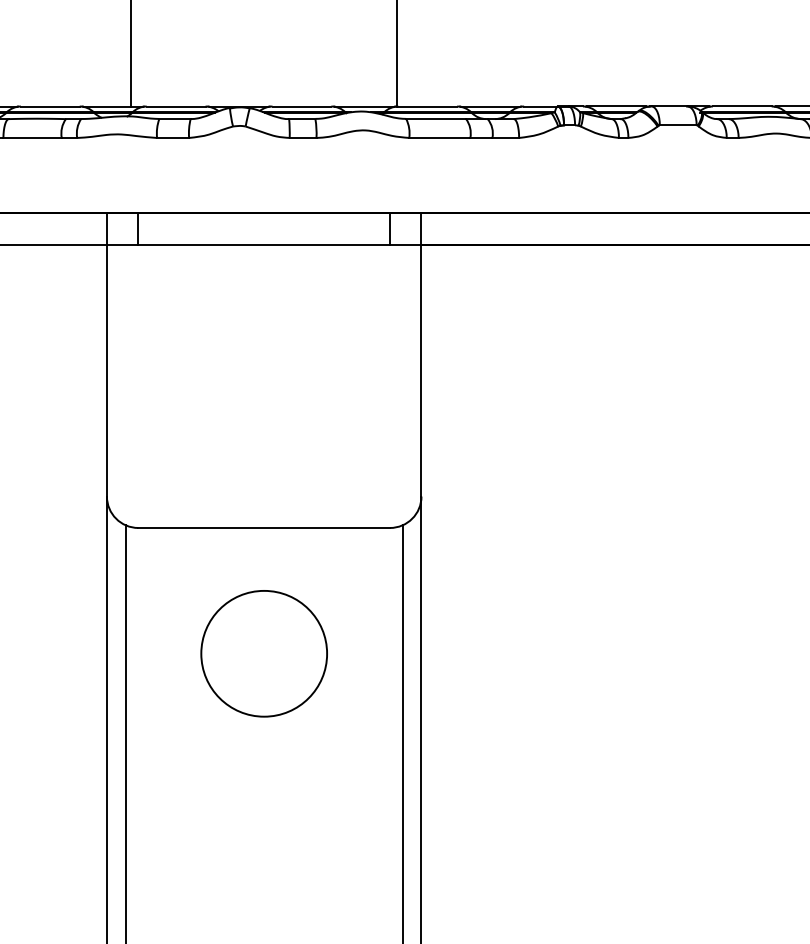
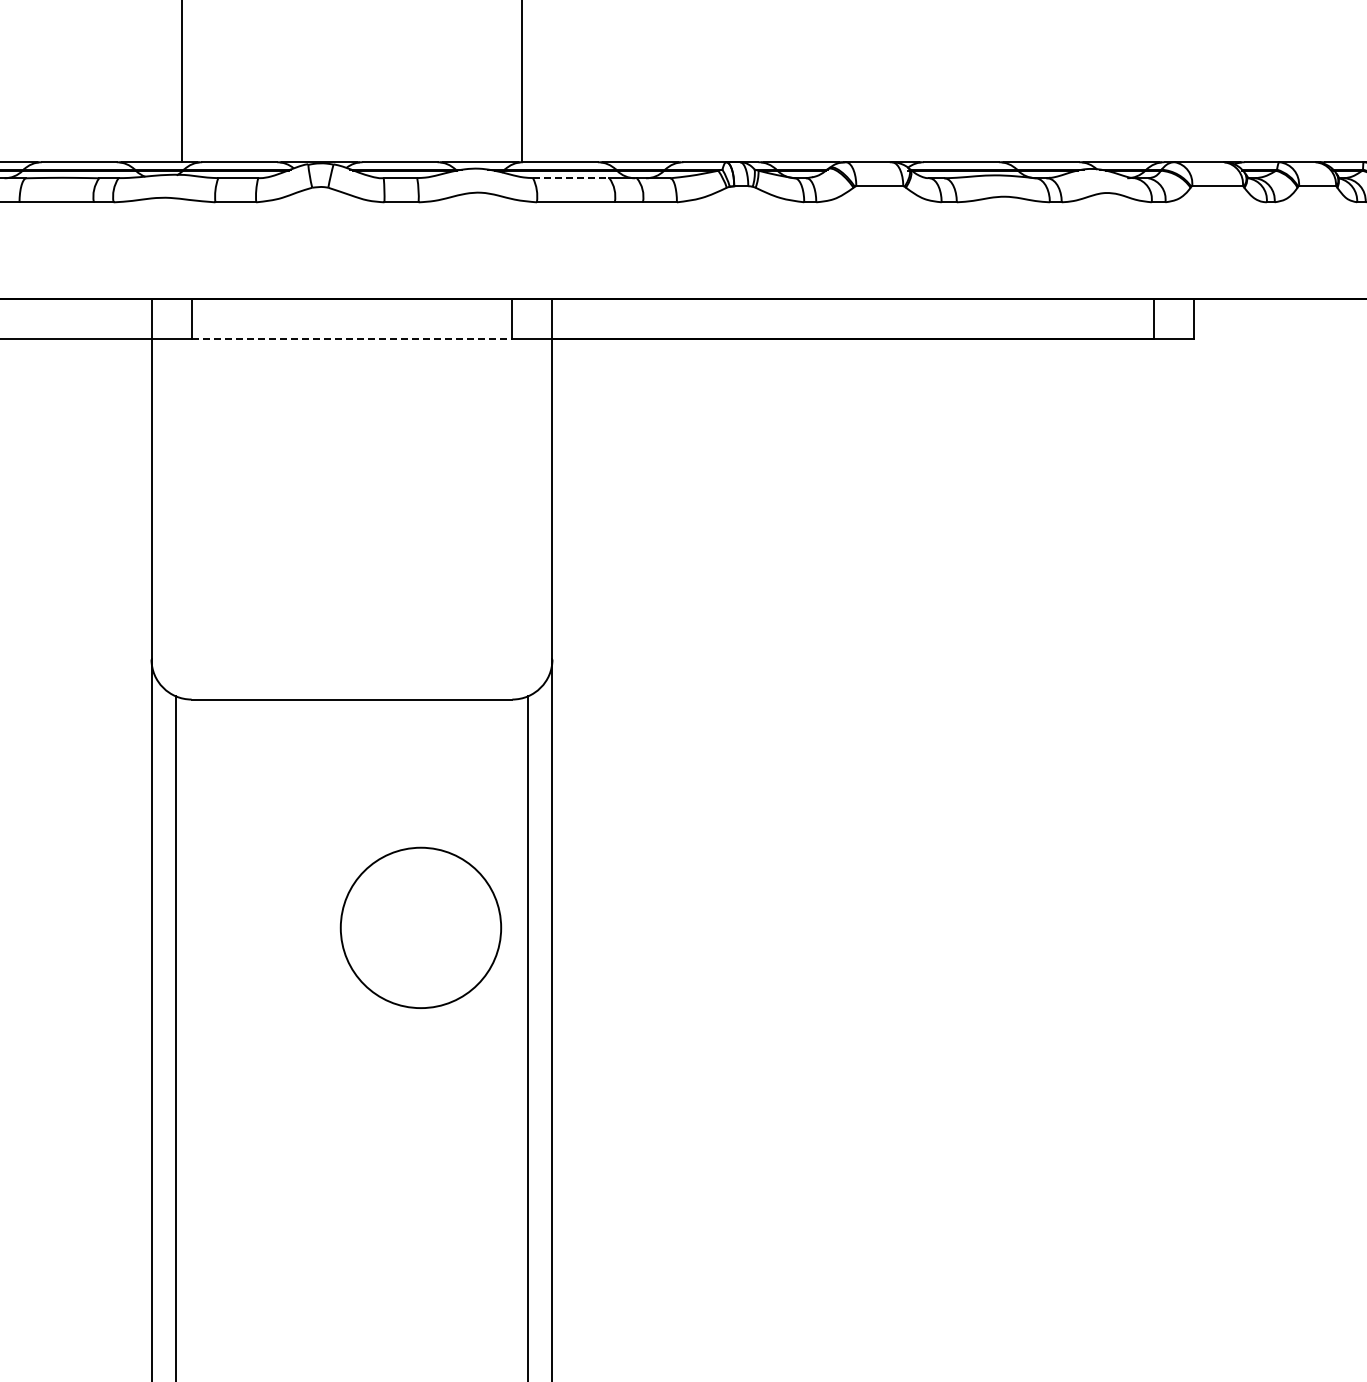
line: (436, 119) -> (571, 178), solid -> dashed
line: (264, 244) -> (352, 338), solid -> dashed
circle: (263, 653) -> (420, 927), moved

